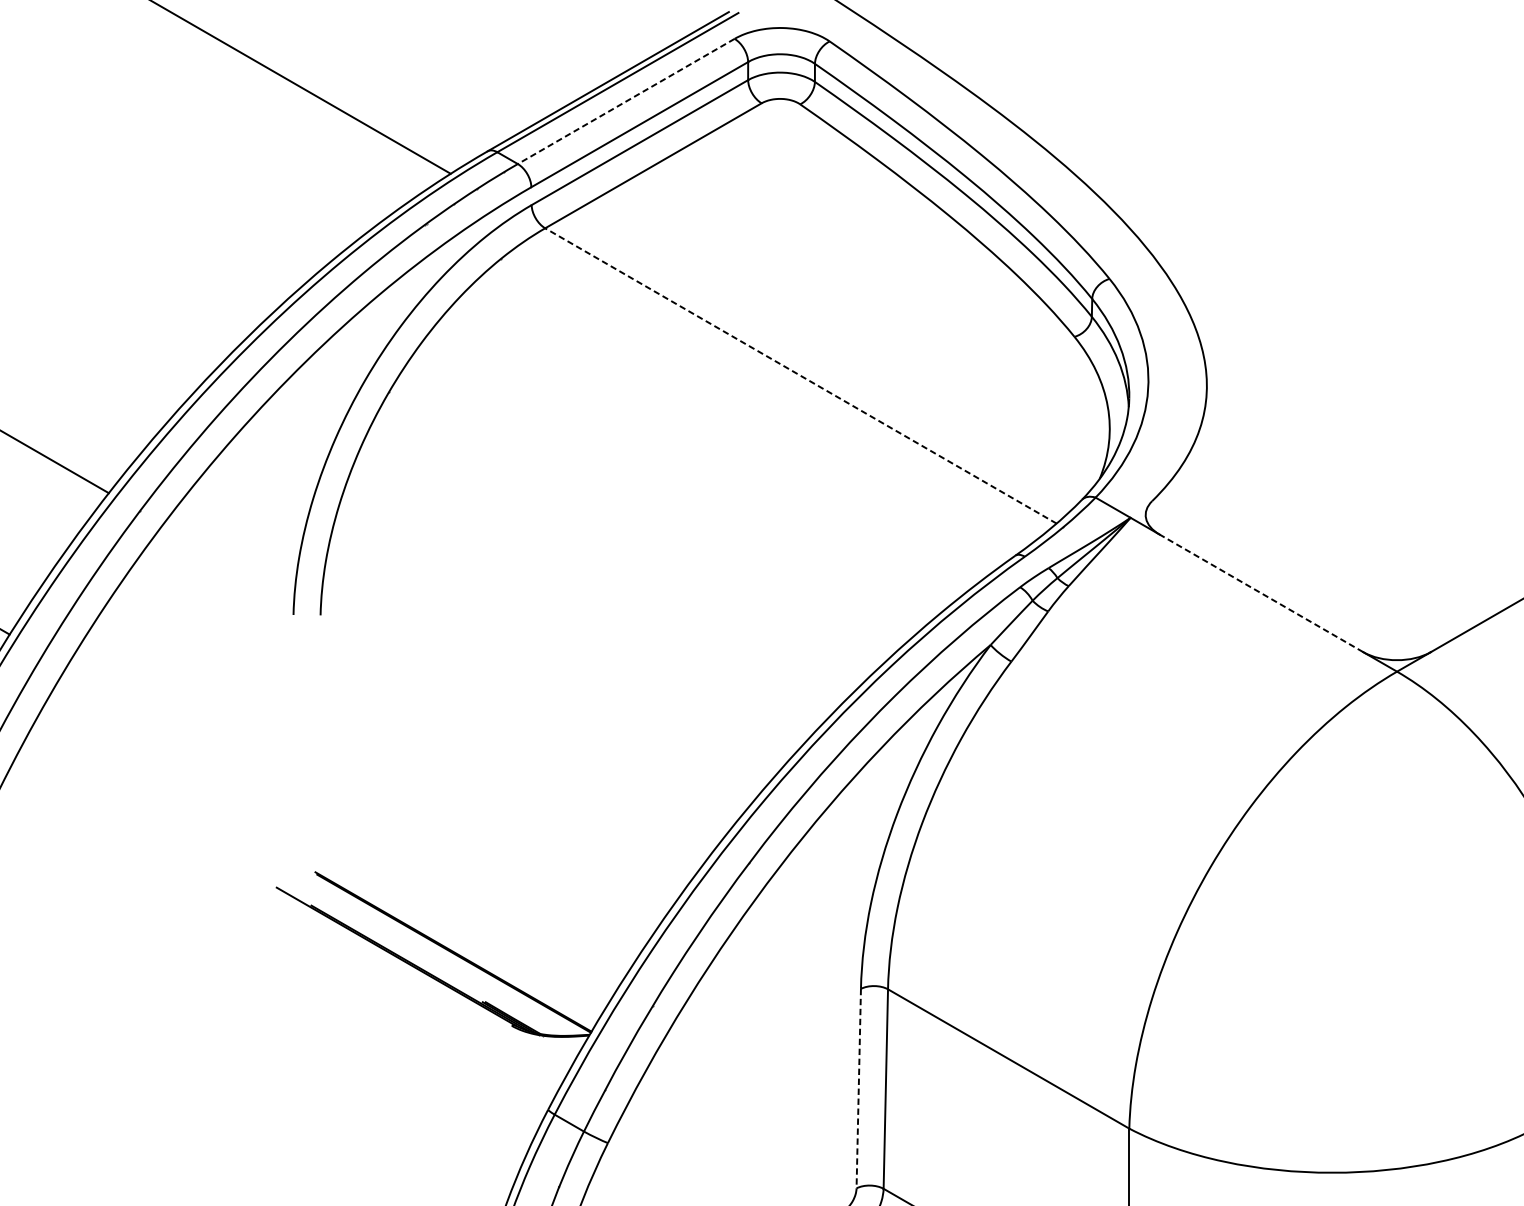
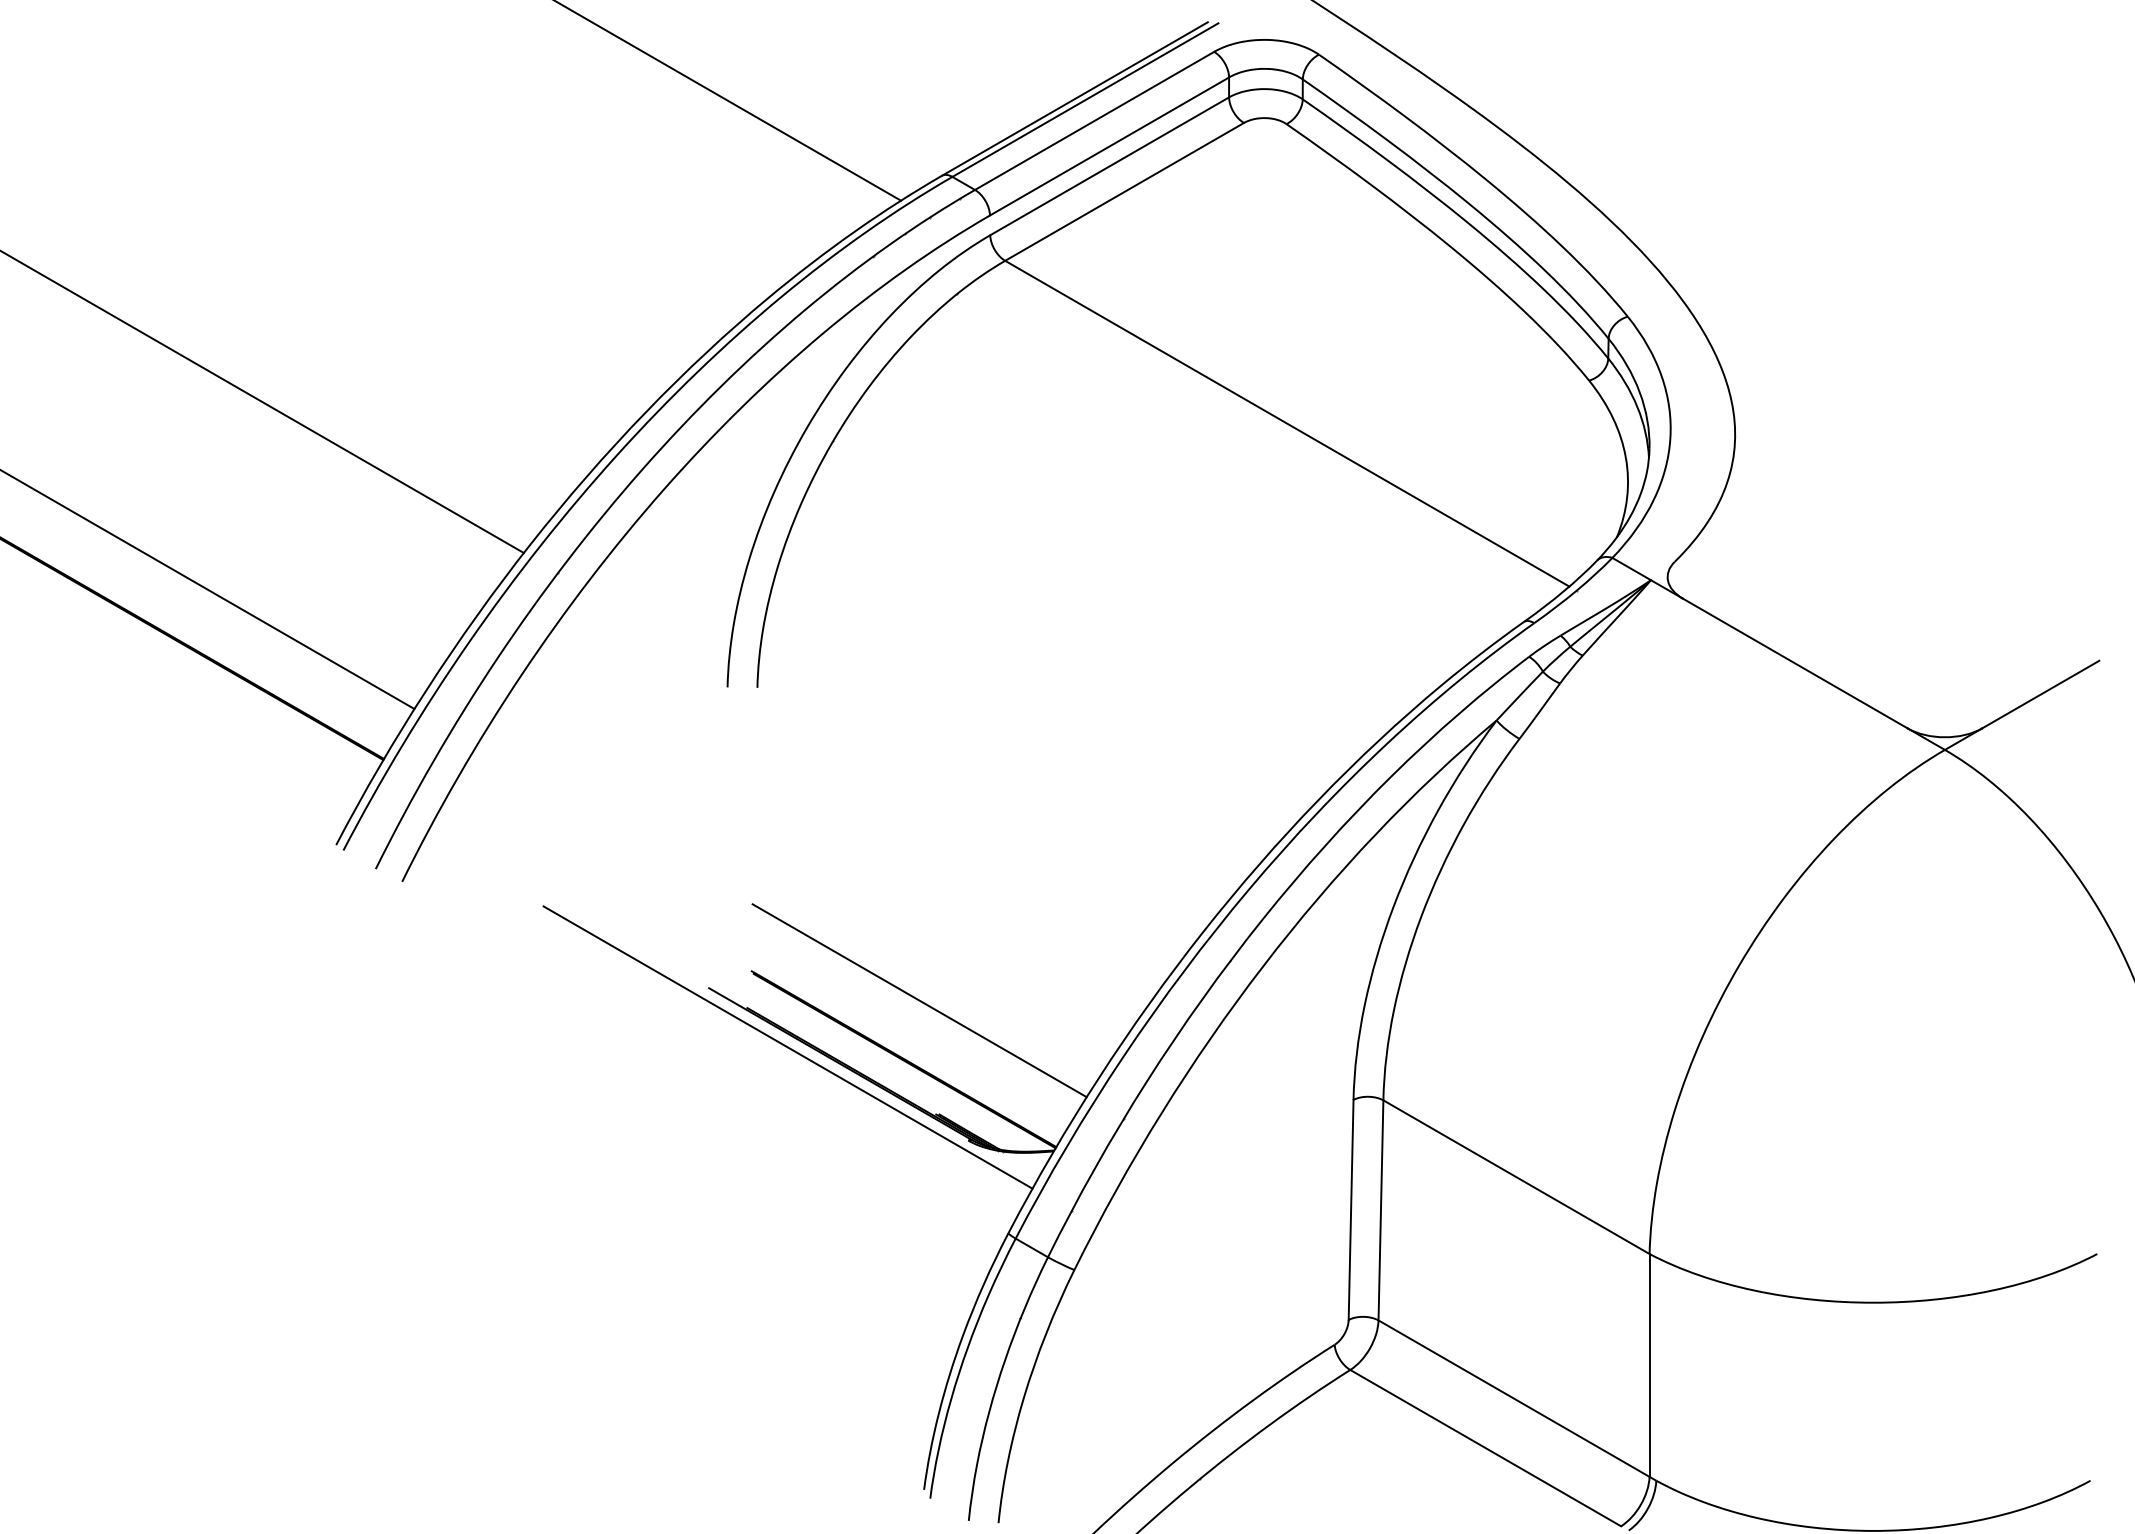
line: (626, 101) -> (1094, 121), dashed -> solid
line: (801, 375) -> (1287, 423), dashed -> solid
line: (1261, 593) -> (1795, 663), dashed -> solid
line: (467, 898) -> (919, 1000), added
line: (347, 941) -> (787, 1047), added
line: (859, 1089) -> (1351, 1210), dashed -> solid

